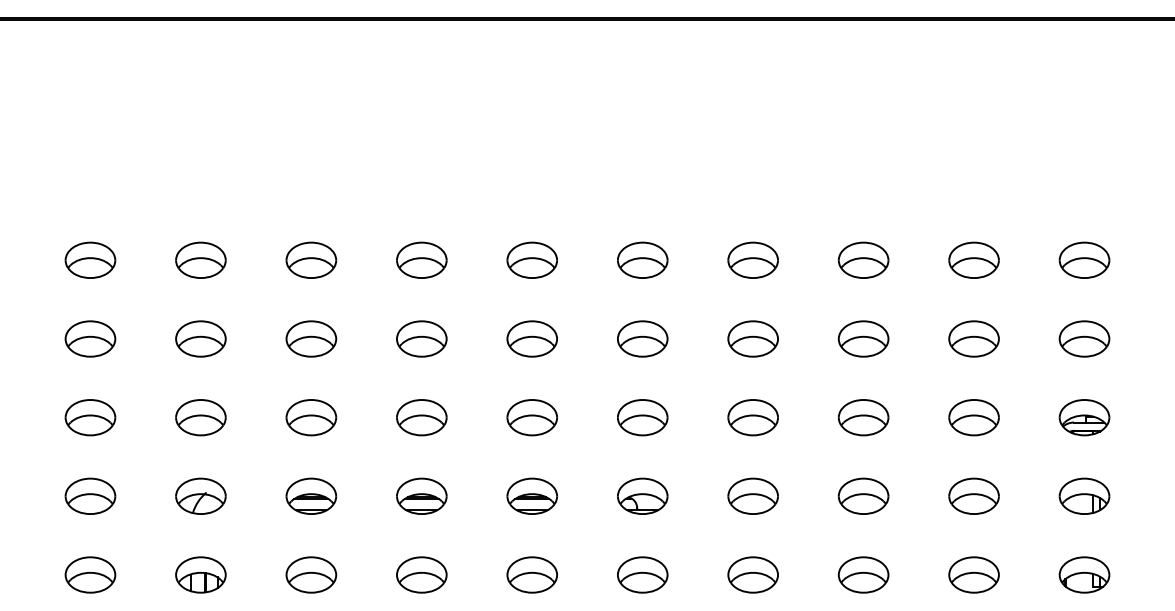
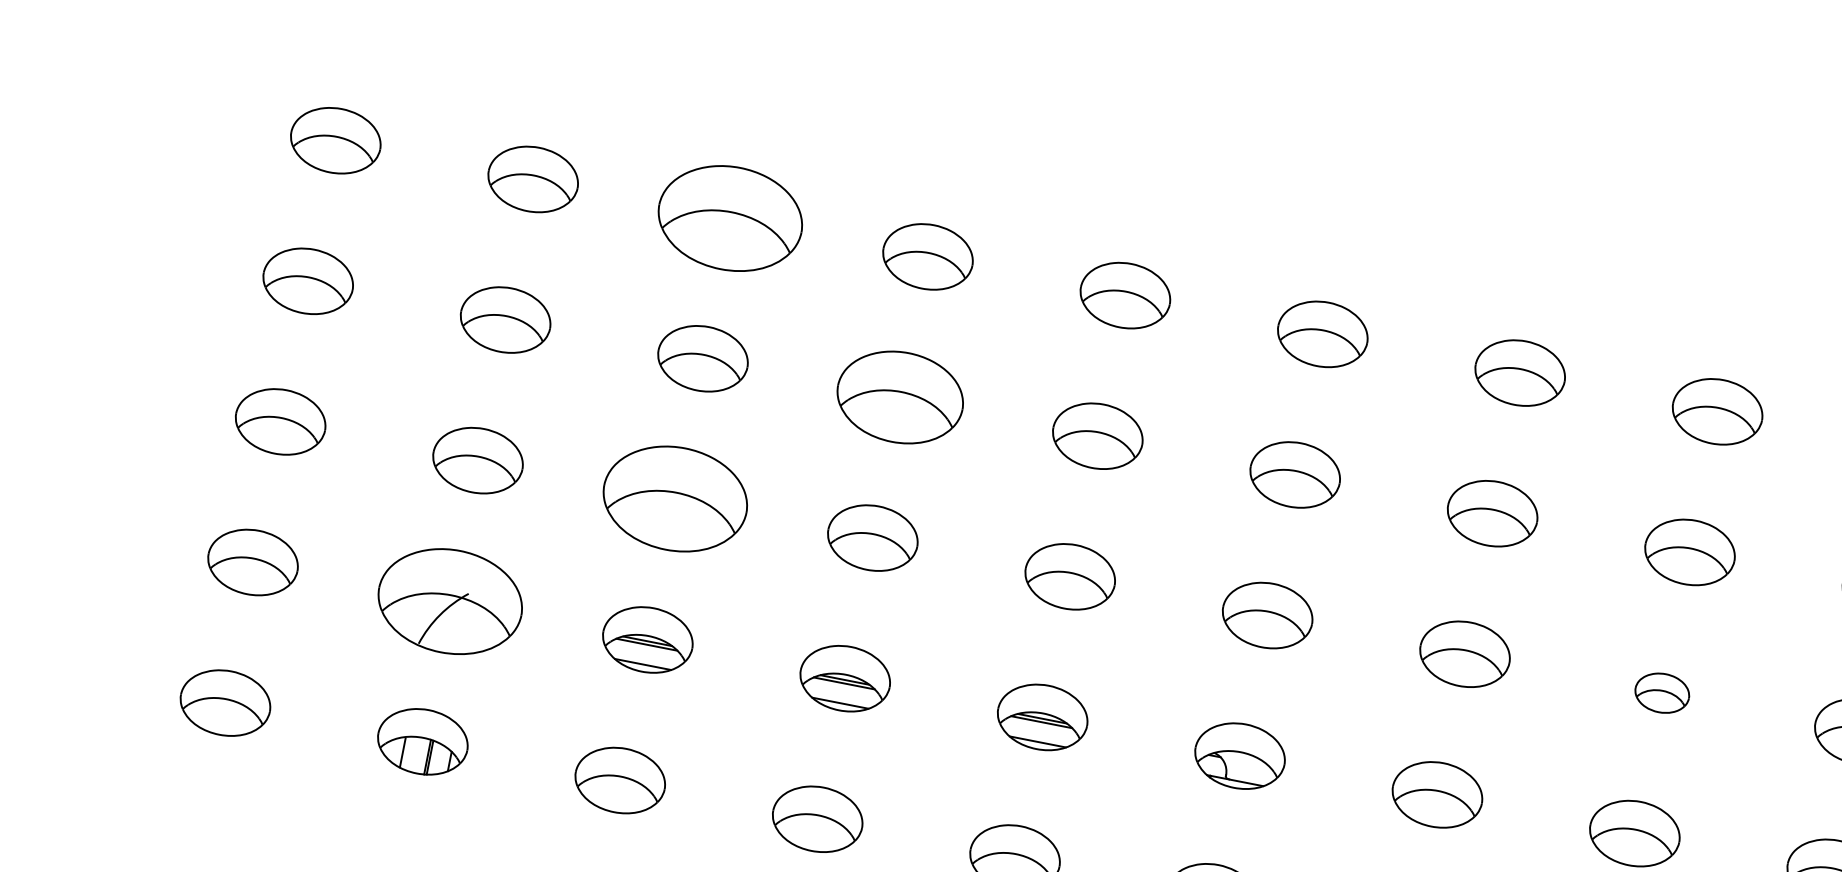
part: (311, 259) -> (731, 216), size x1.6
part: (421, 338) -> (900, 396), size x1.4
part: (311, 417) -> (675, 499), size x1.6
part: (863, 417) -> (1662, 692), size x0.6
part: (200, 495) -> (449, 599), size x1.6

